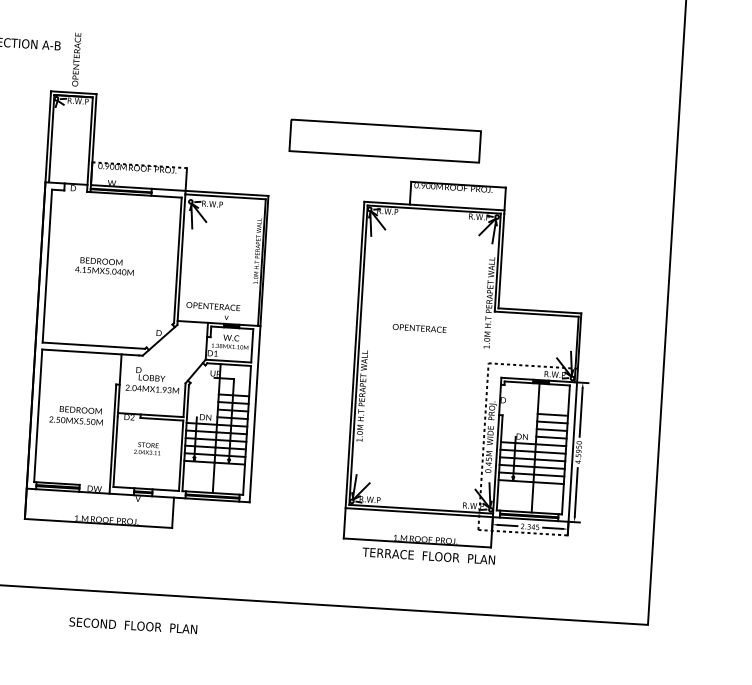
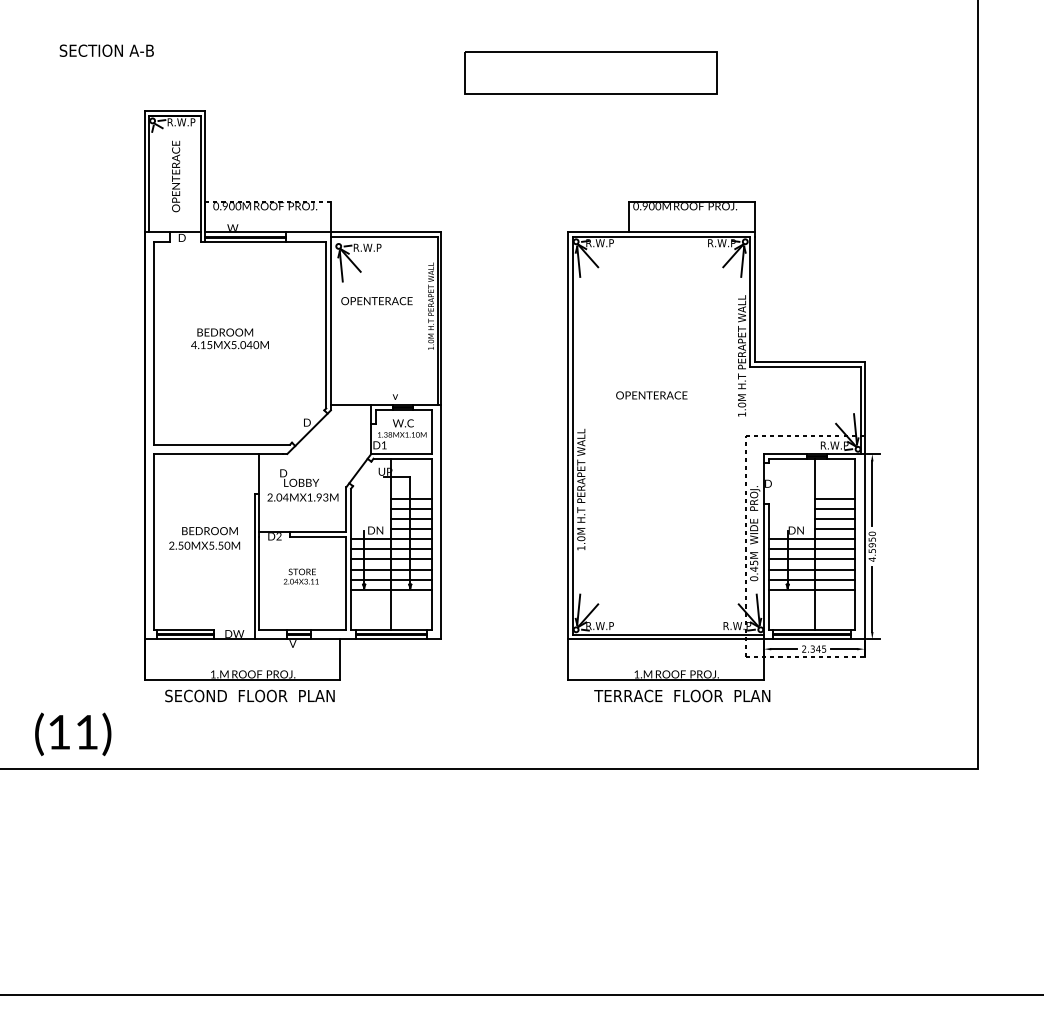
text: (76, 59) -> (176, 176), moved
part: (384, 140) -> (590, 72), moved
text: (212, 306) -> (376, 301), moved
text: (133, 625) -> (249, 695), moved

